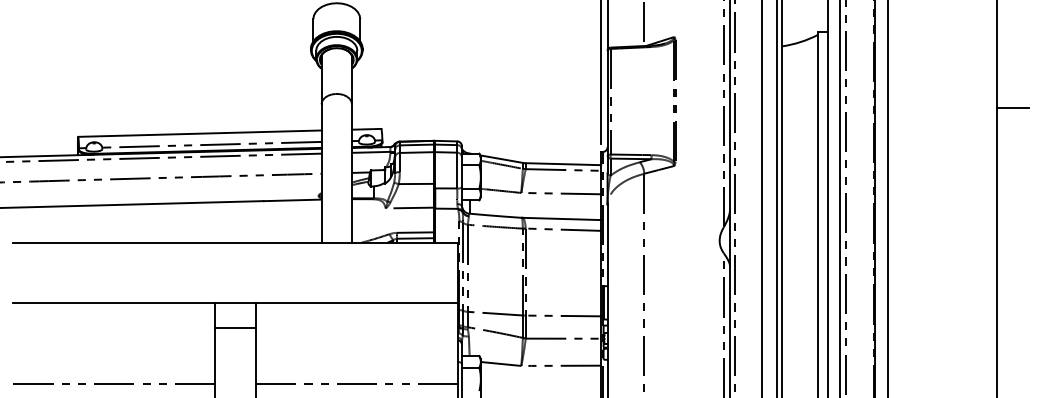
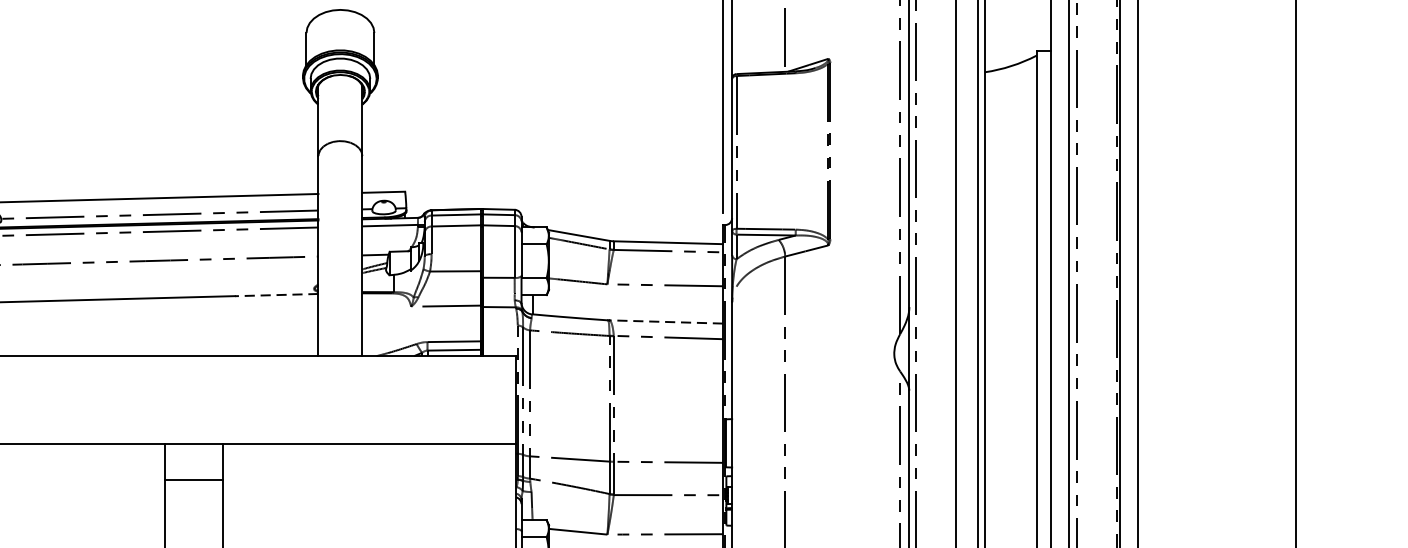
line: (1013, 108) -> (1319, 162), removed
line: (292, 200) -> (276, 295), solid -> dashed
line: (561, 218) -> (665, 321), solid -> dashed

